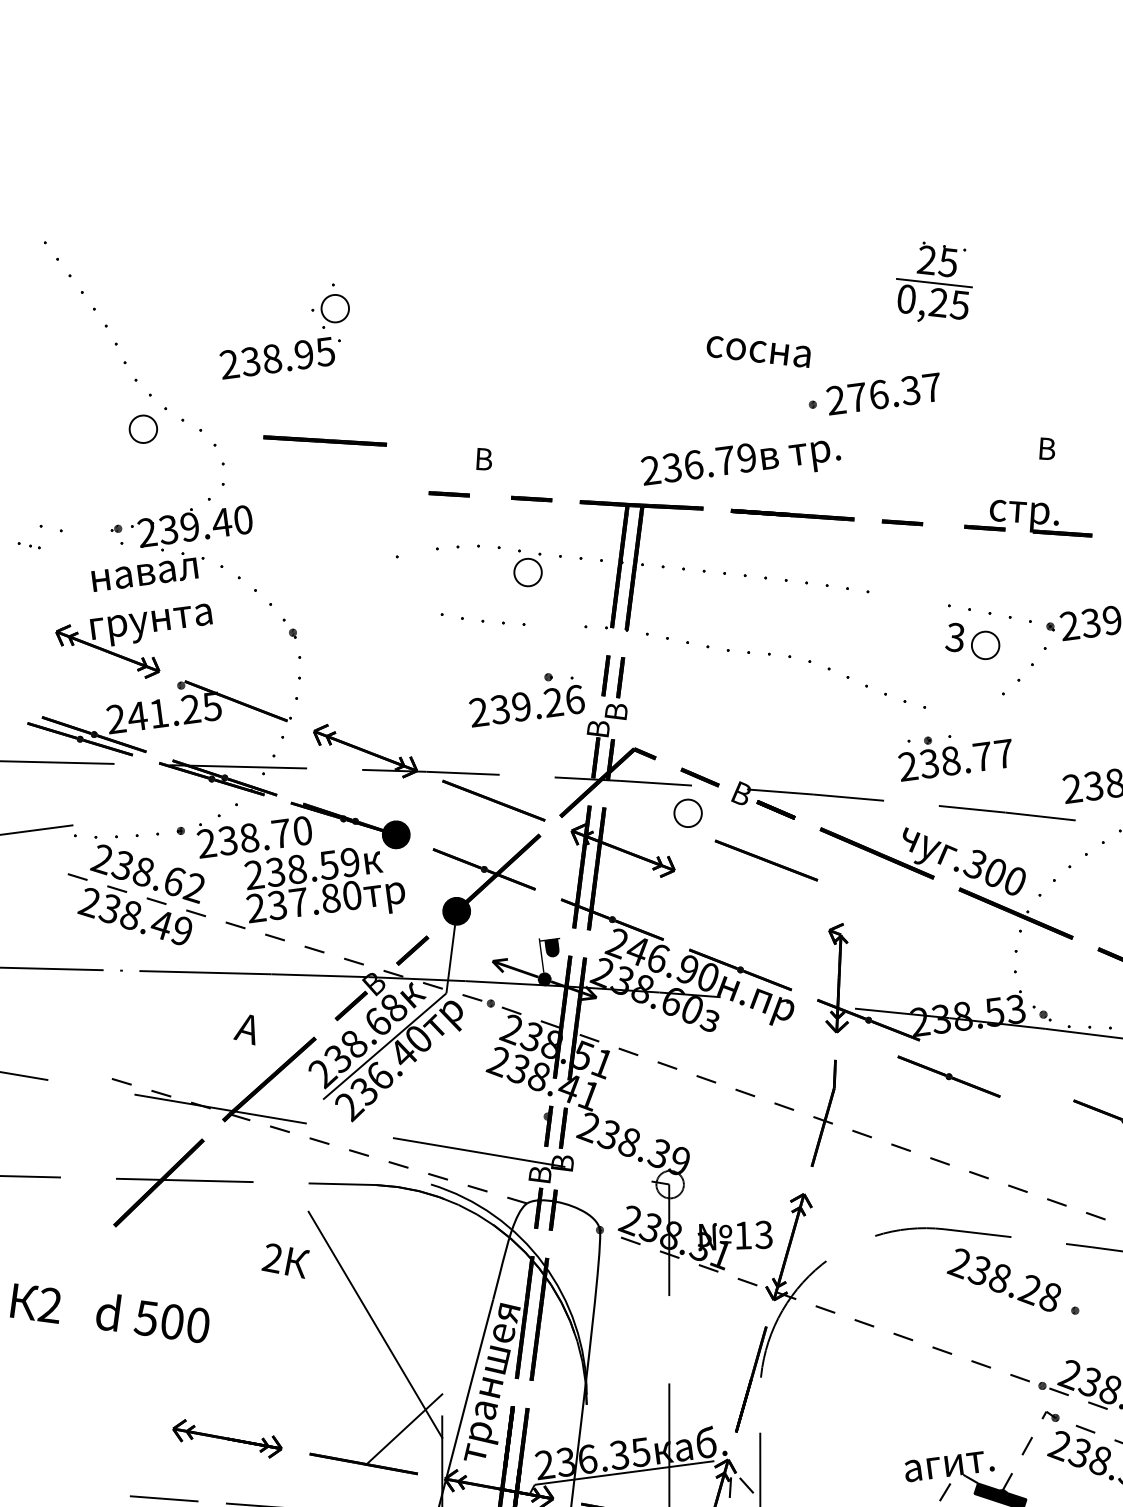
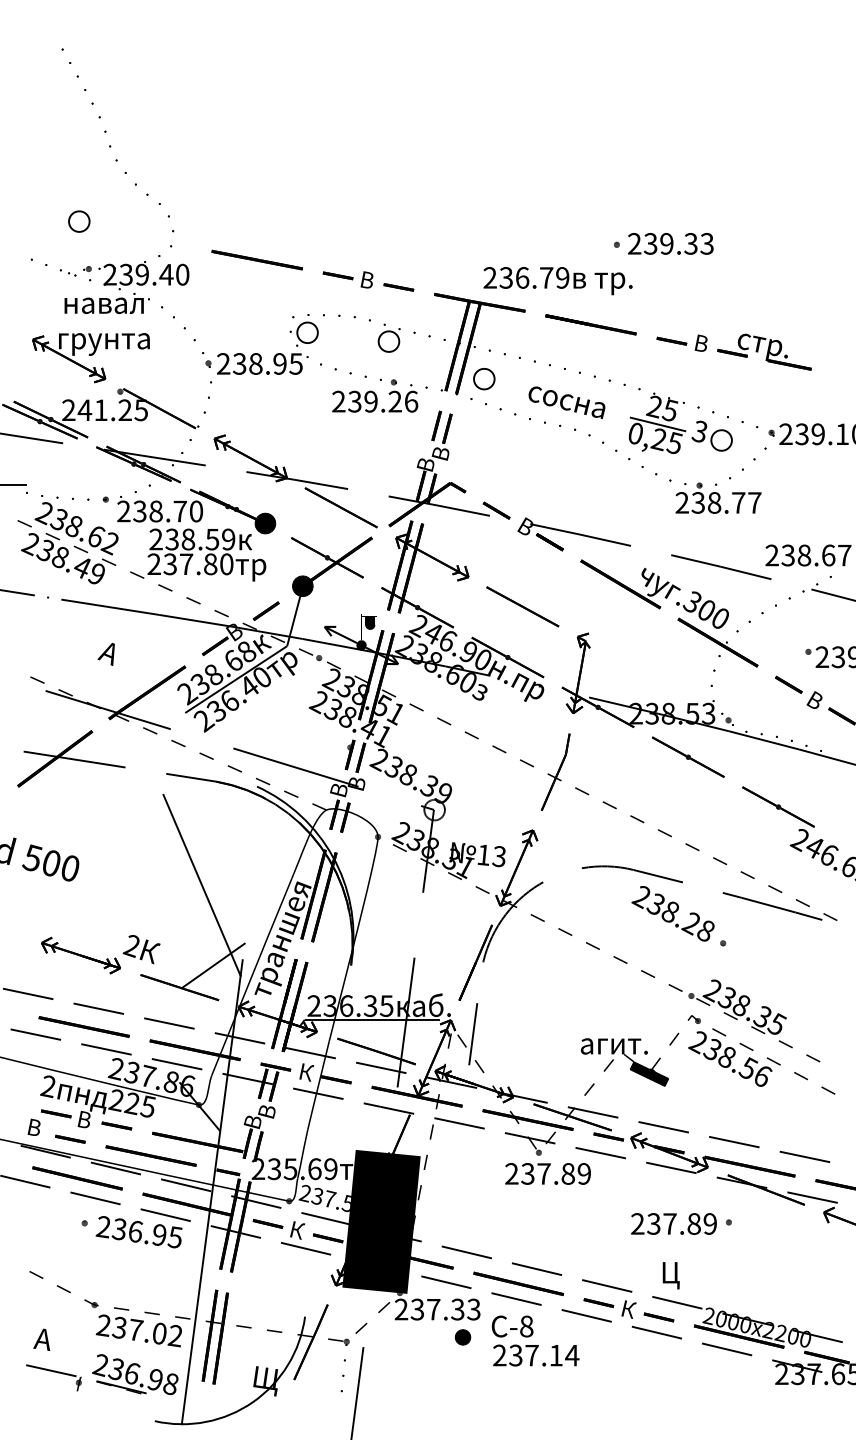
part: (933, 281) -> (657, 423), moved
part: (275, 344) -> (259, 353), moved
text: (758, 352) -> (566, 402), moved
text: (894, 392) -> (678, 243), 276.37 -> 239.33
part: (143, 429) -> (79, 221), moved
line: (324, 440) -> (256, 259), moved
text: (1045, 447) -> (700, 342), moved
text: (482, 458) -> (366, 279), moved
part: (28, 545) -> (67, 272), moved
text: (526, 697) -> (375, 395), moved
text: (955, 753) -> (718, 497), moved
part: (688, 813) -> (484, 379), moved
line: (765, 860) -> (522, 606), moved
text: (243, 1031) -> (105, 654), moved
part: (949, 1075) -> (688, 756), moved
text: (285, 1261) -> (141, 949), moved

